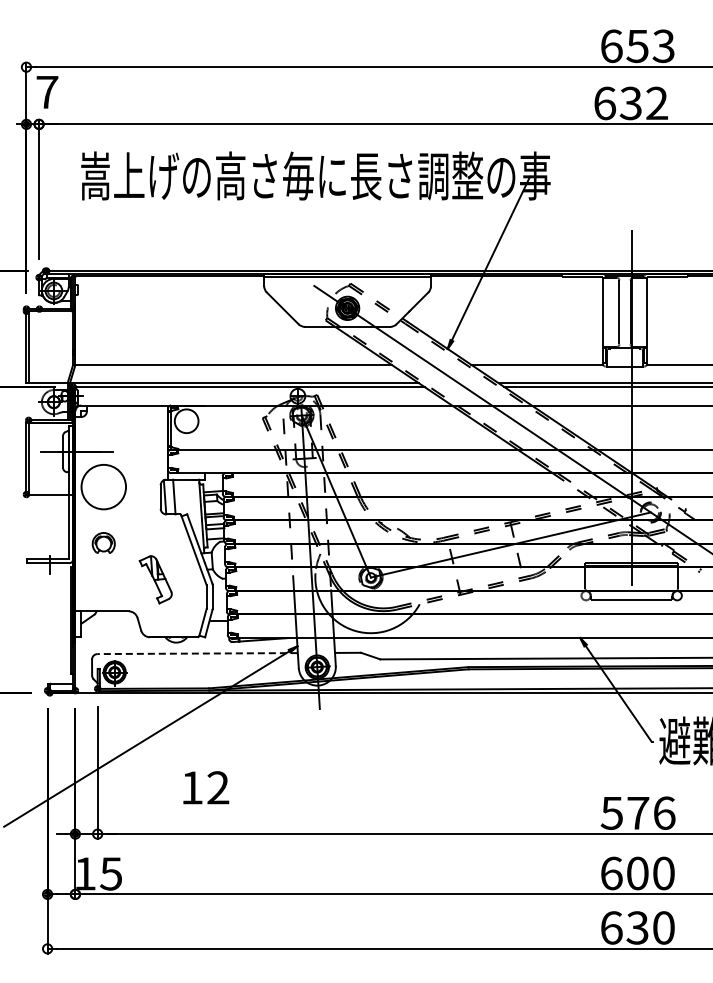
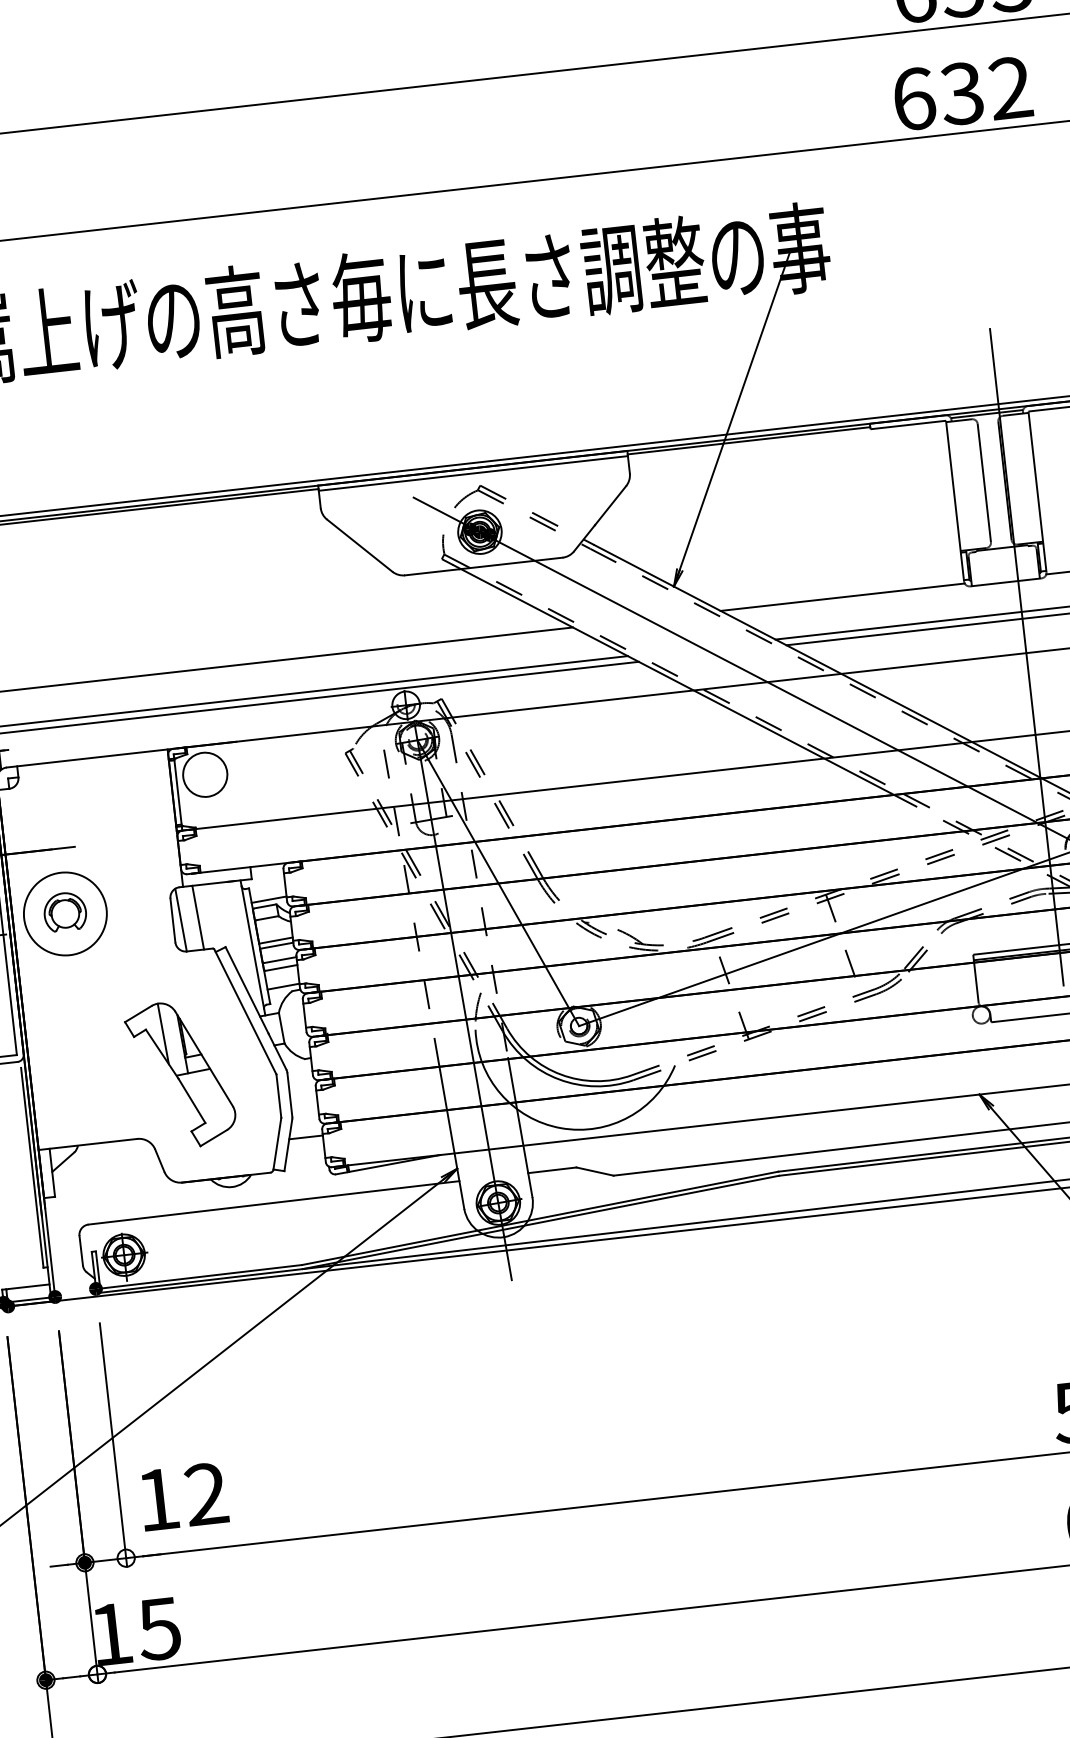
part: (103, 542) -> (64, 911), moved
part: (155, 579) -> (180, 1074), size x1.67
line: (197, 653) -> (273, 1202), dashed -> solid
text: (206, 787) -> (184, 1496), moved

